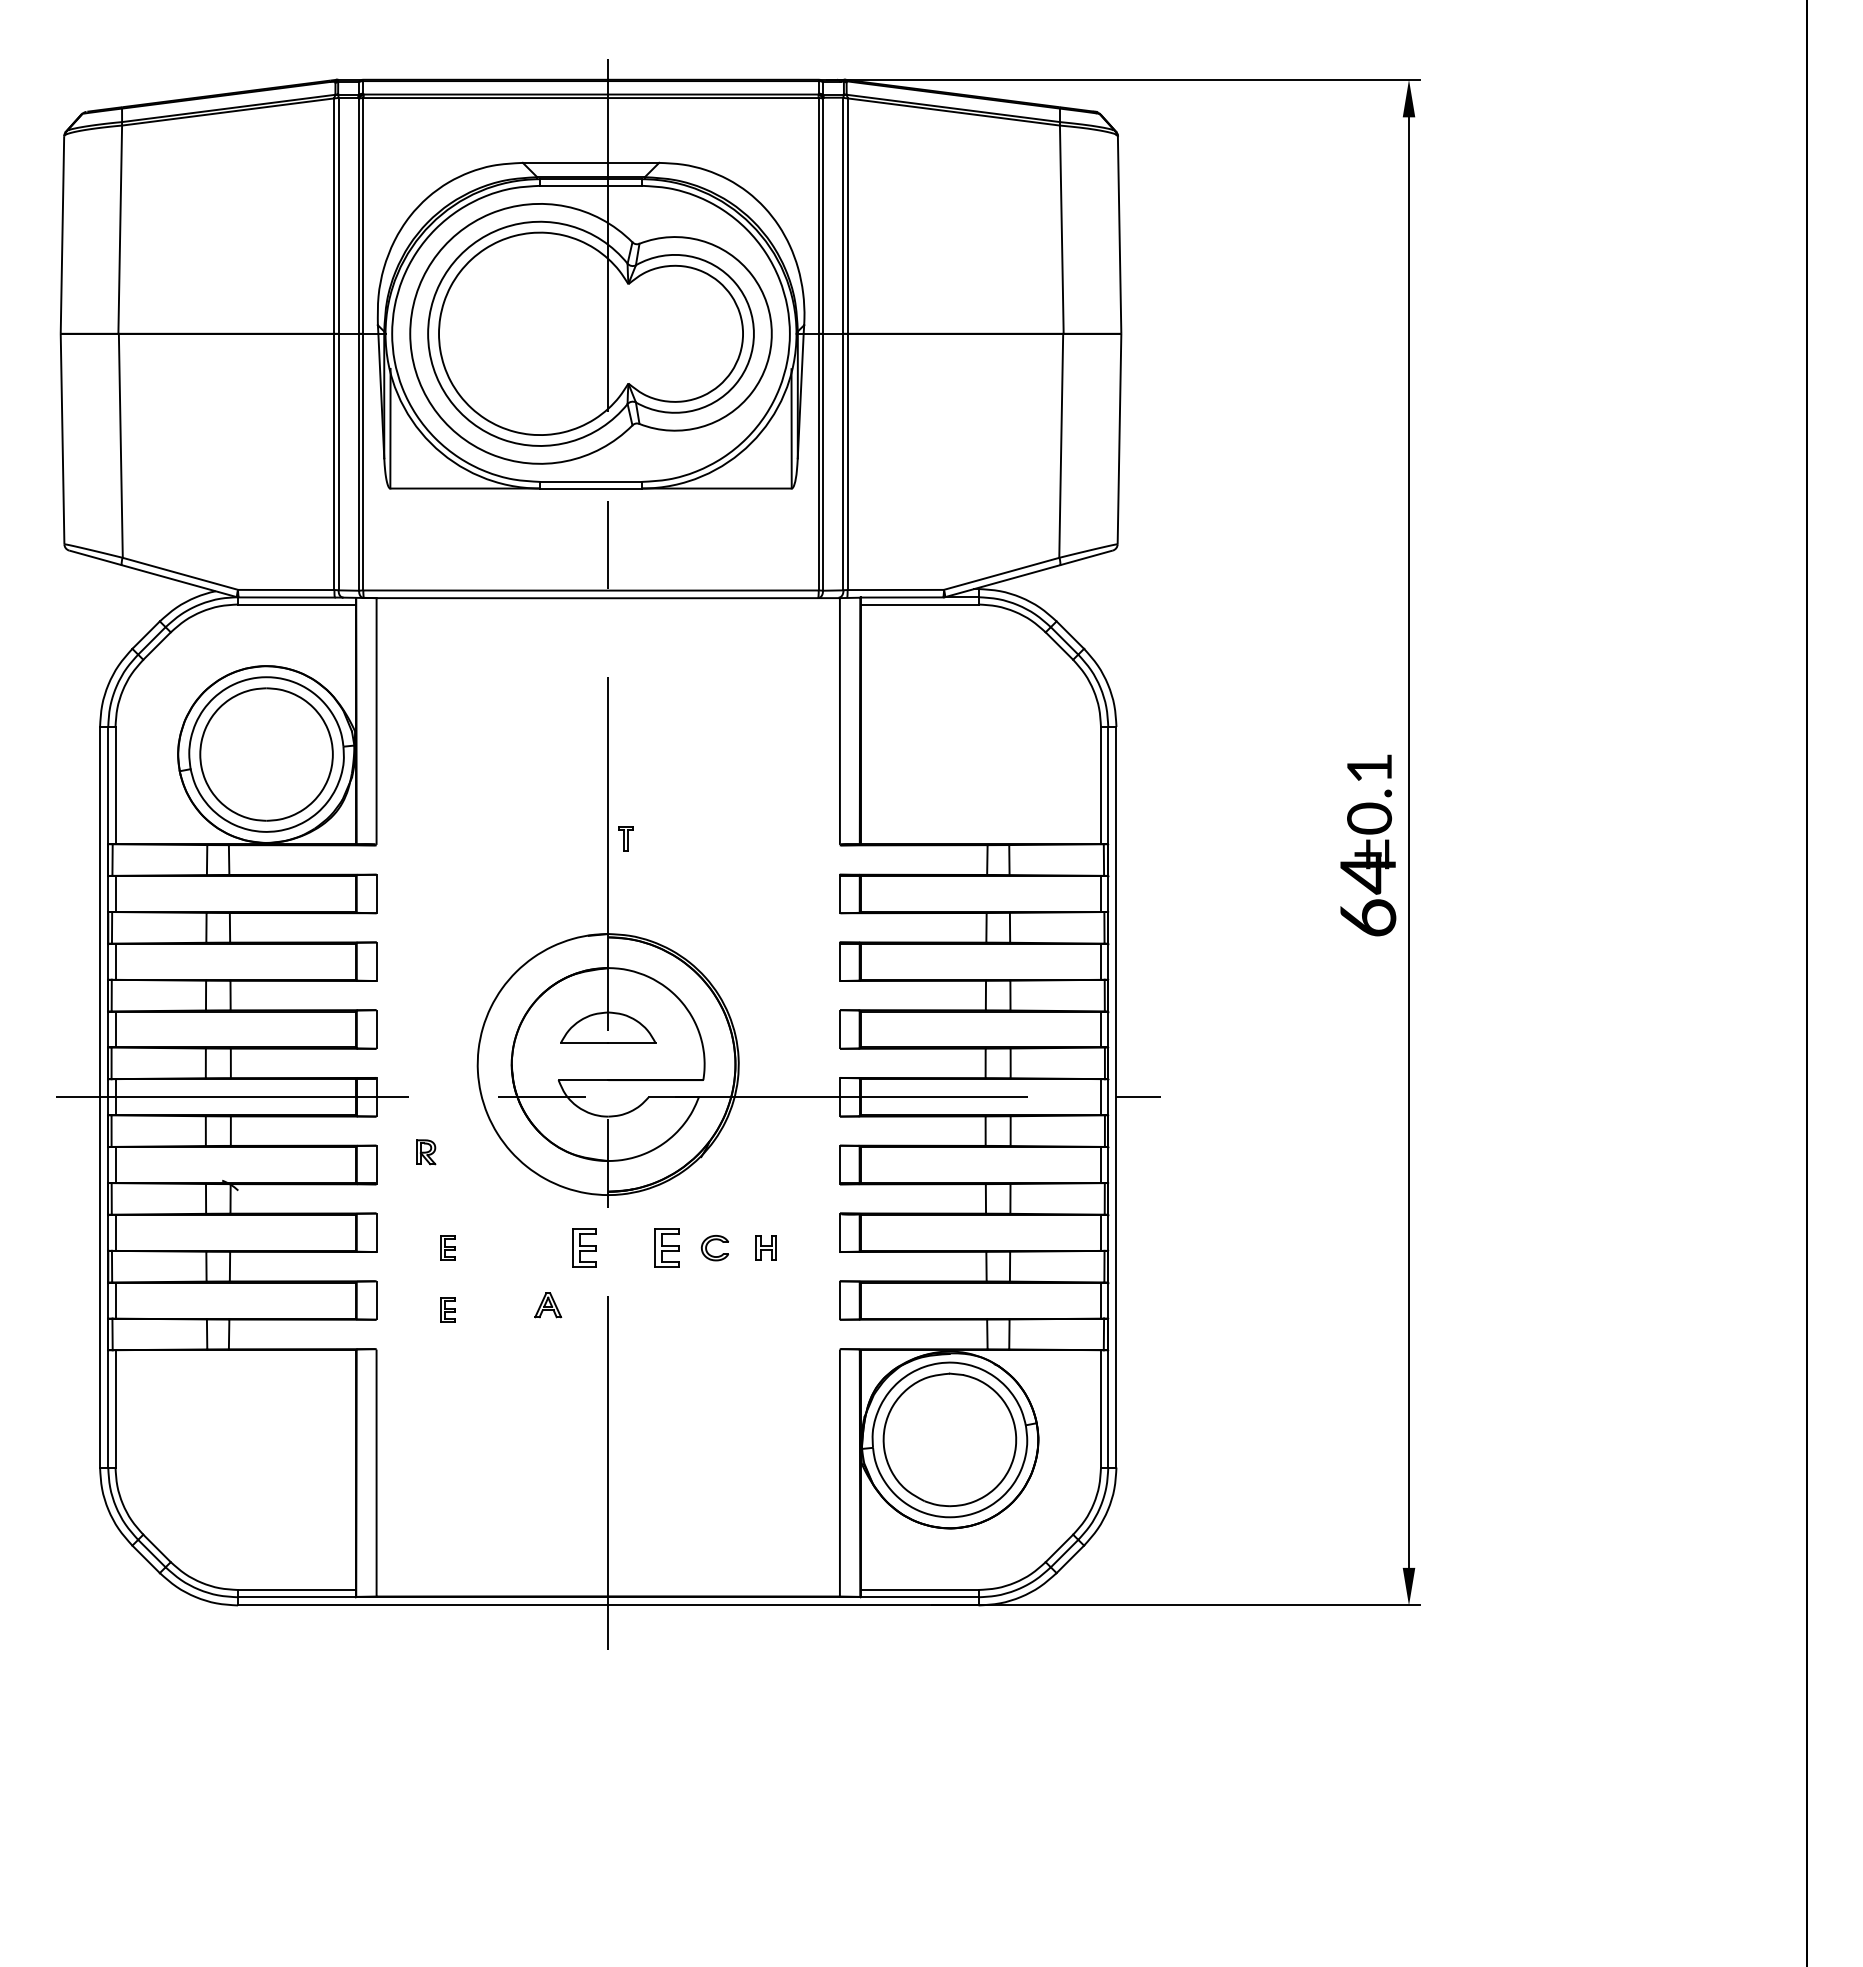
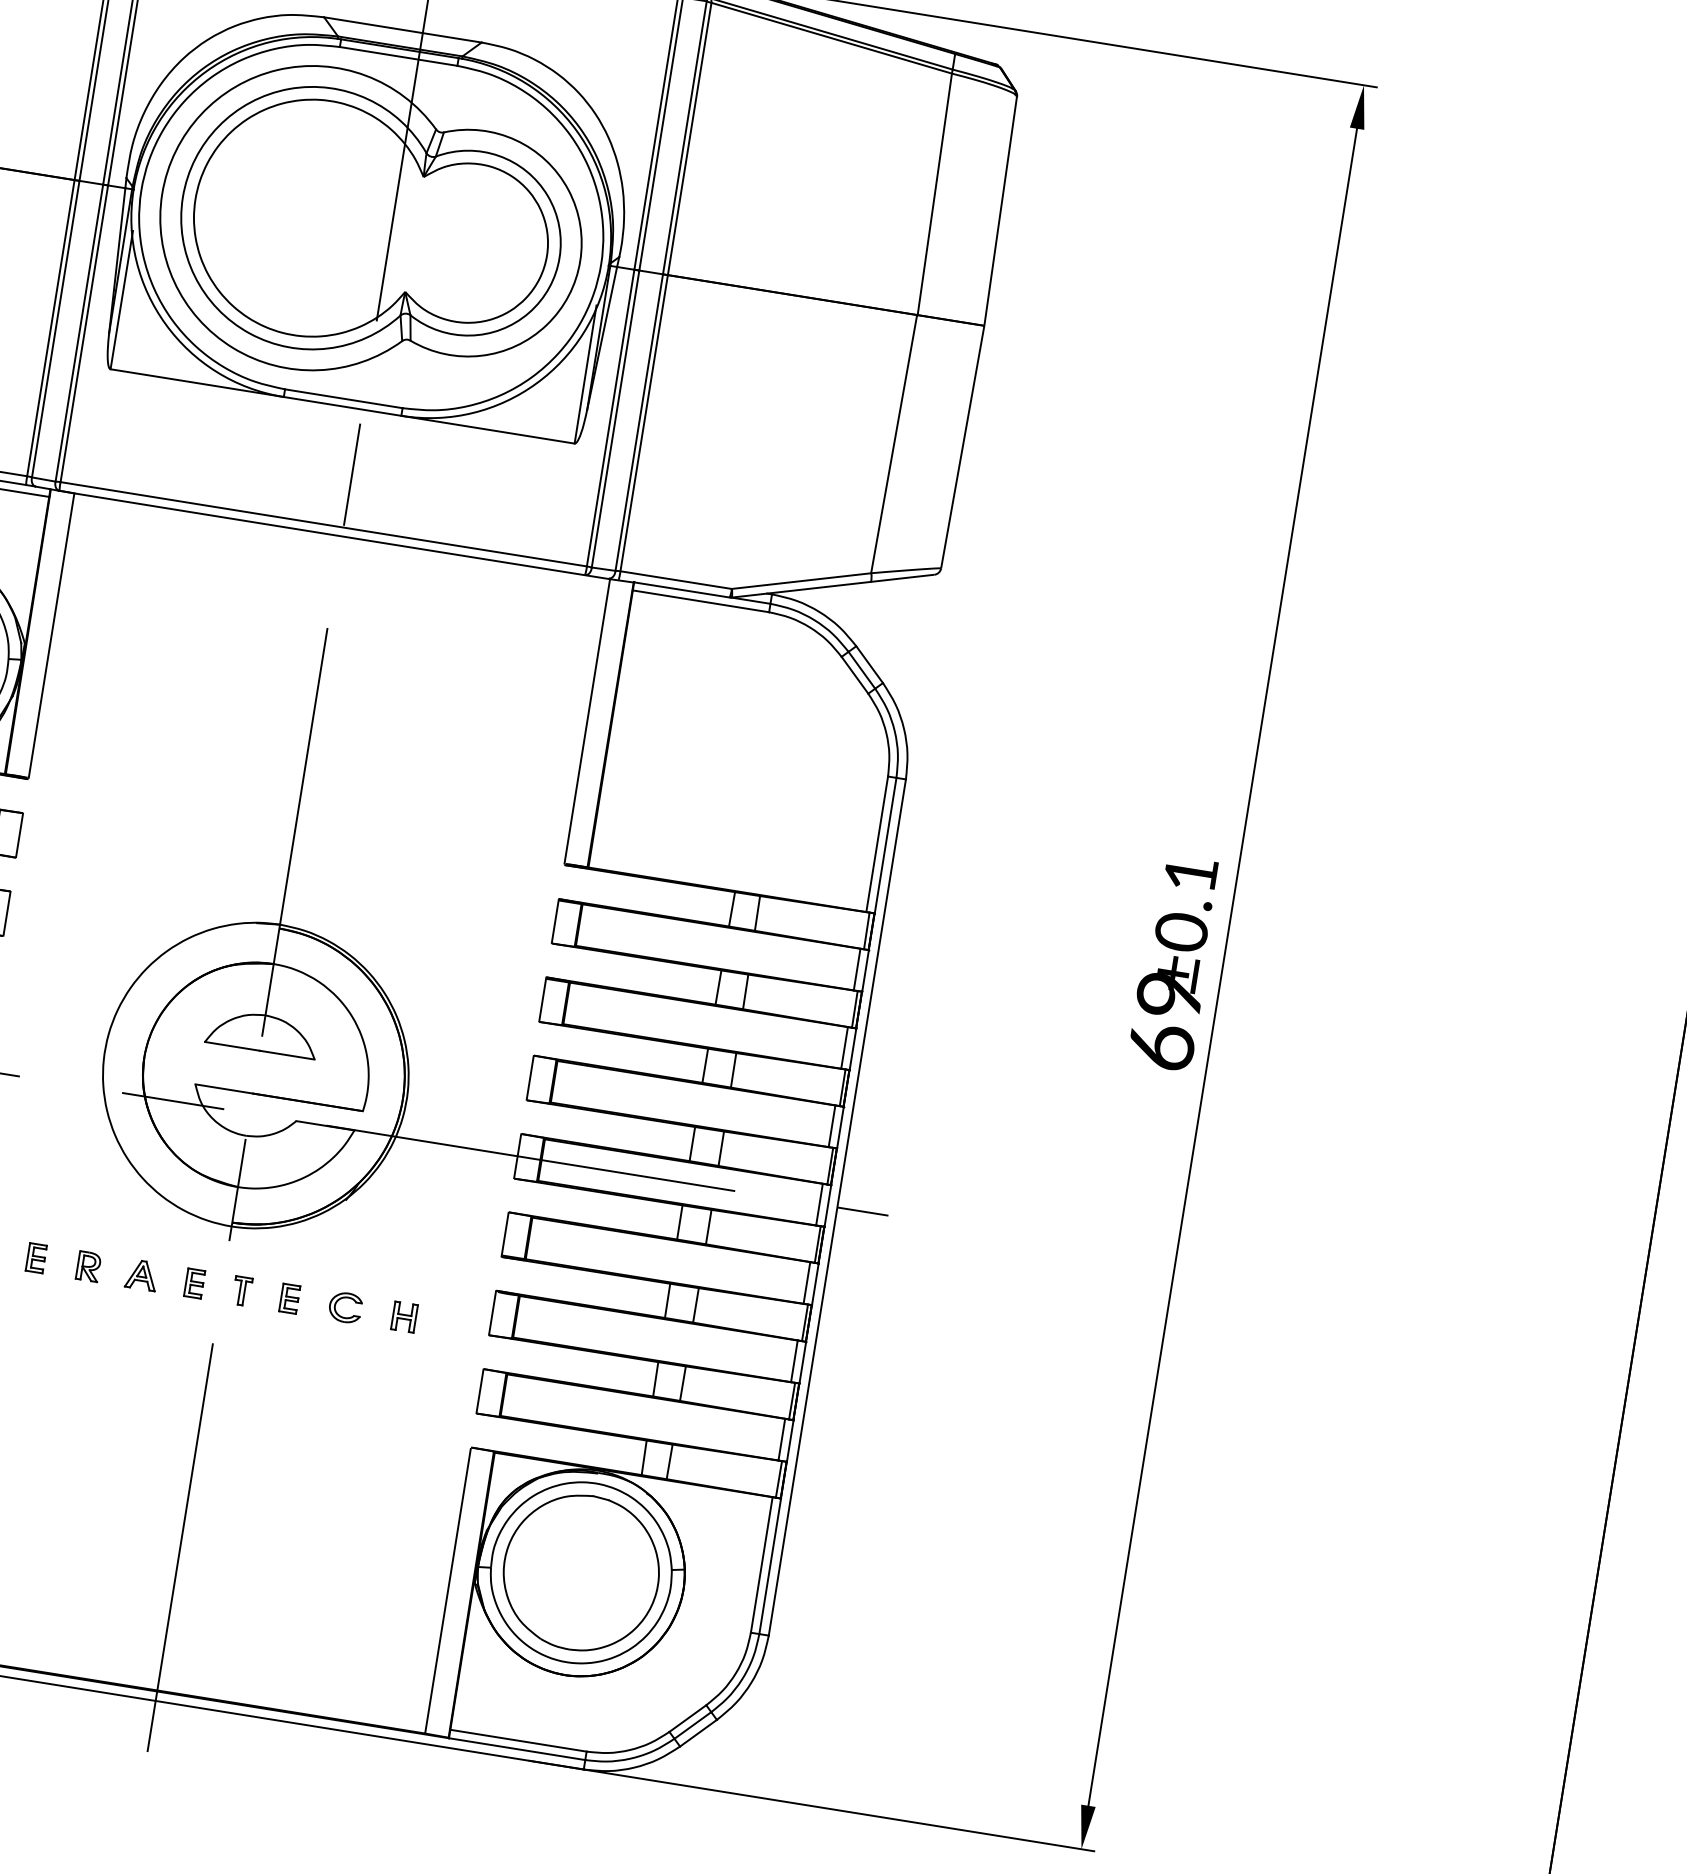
part: (625, 838) -> (241, 1290), moved
text: (1367, 875) -> (1168, 997), 64 -> 69
part: (426, 1152) -> (89, 1266), moved
part: (584, 1247) -> (194, 1282), size x0.62
part: (666, 1247) -> (289, 1297), size x0.62
part: (548, 1305) -> (142, 1275), moved
part: (447, 1309) -> (24, 1329), removed

